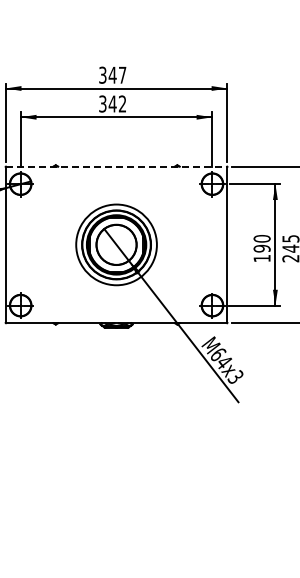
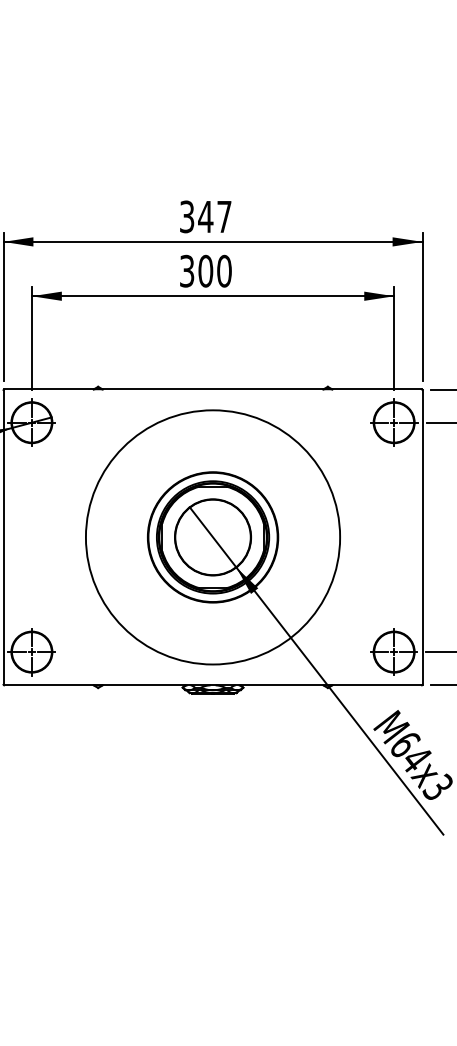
text: (117, 103) -> (214, 270), 342 -> 300
line: (116, 166) -> (212, 389), dashed -> solid
circle: (116, 244) -> (212, 536), size x1.67

